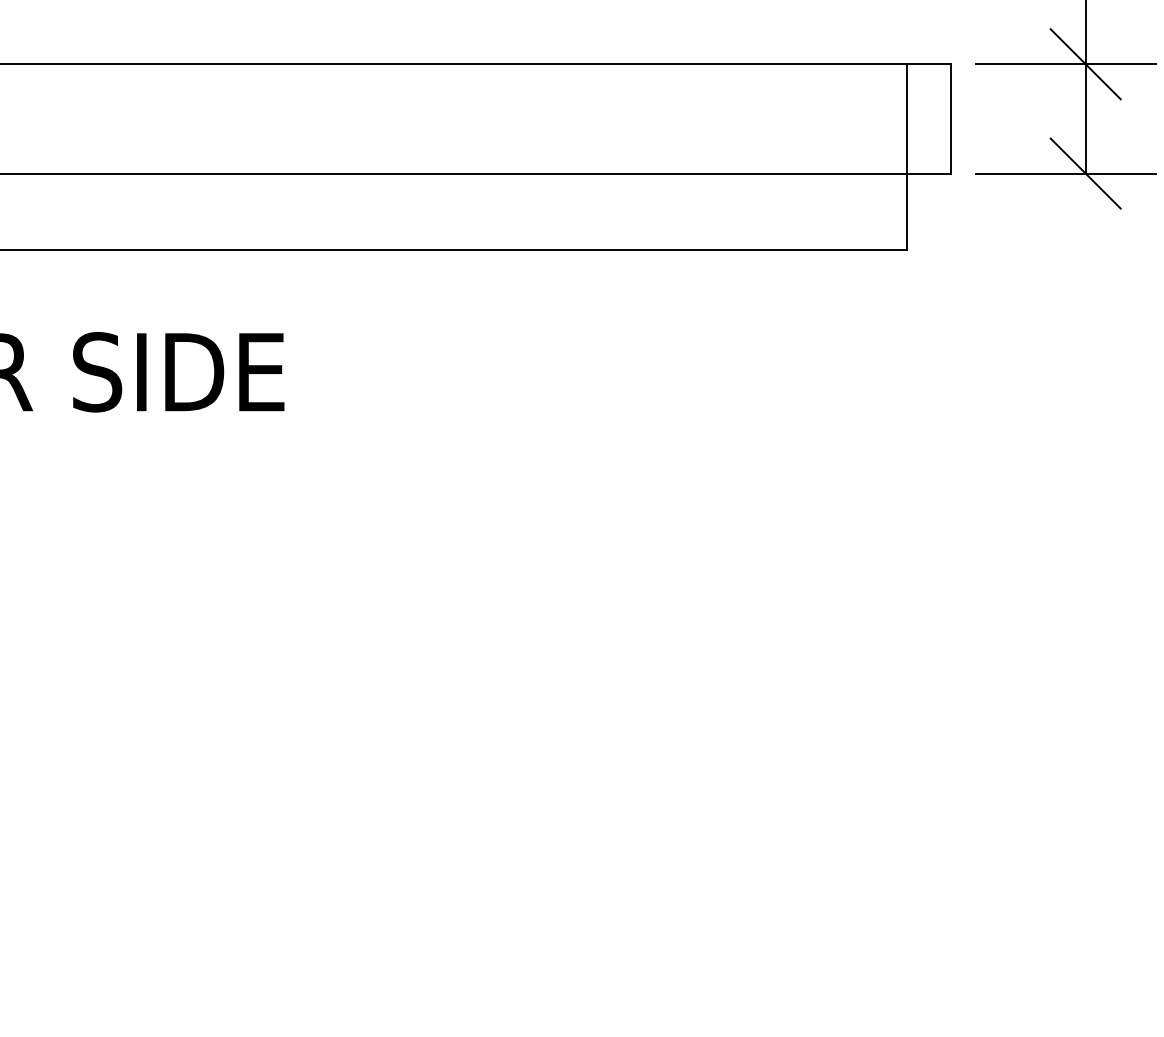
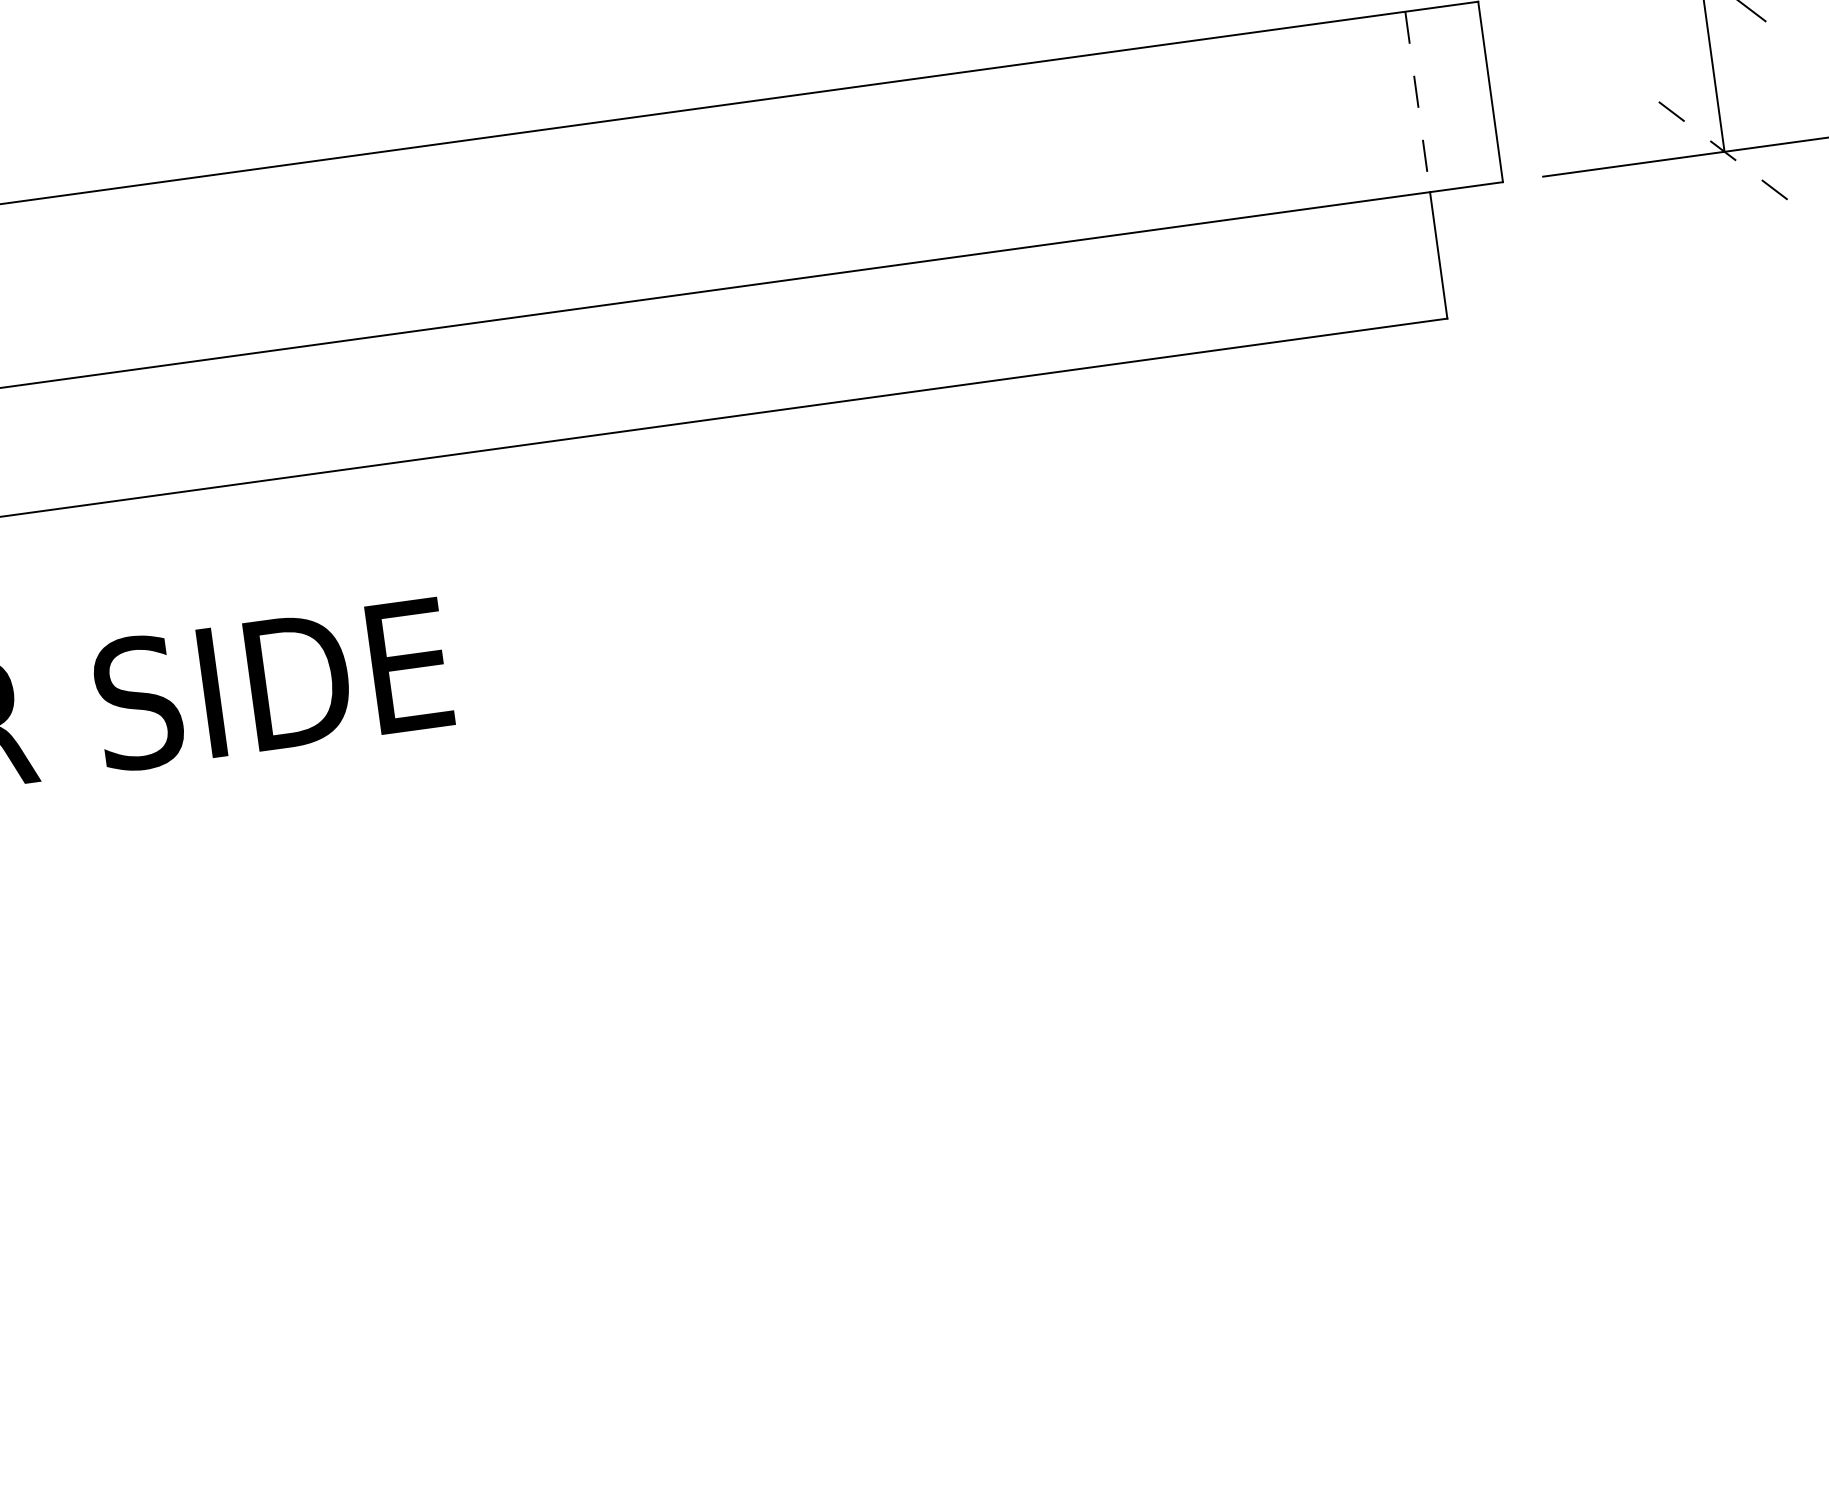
line: (907, 118) -> (1418, 101), solid -> dashed
line: (1085, 173) -> (1724, 151), solid -> dashed

